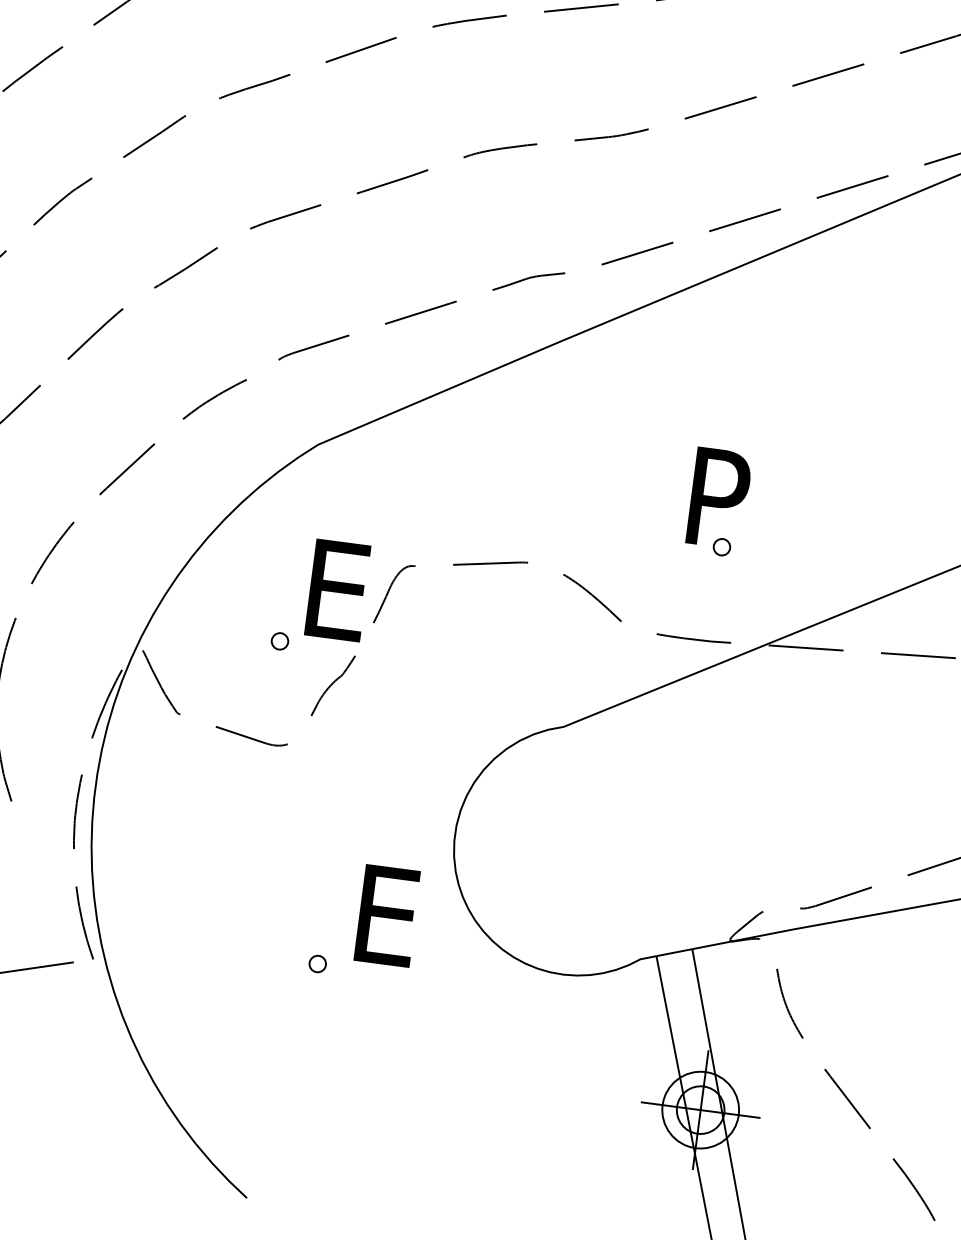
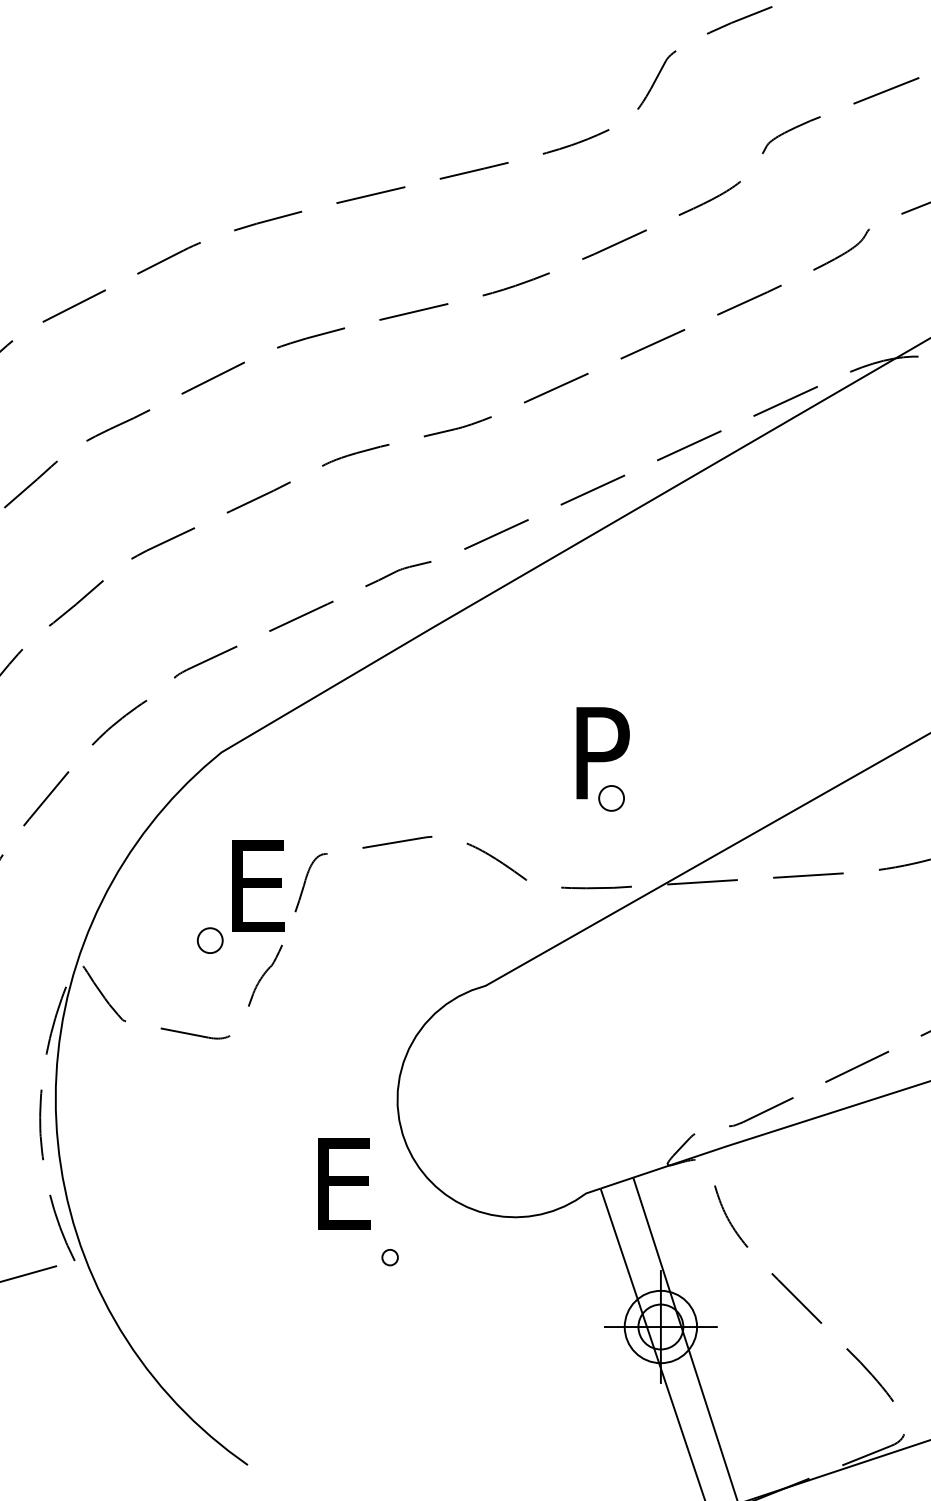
part: (721, 547) -> (611, 798), size x1.6
part: (279, 640) -> (209, 940), size x1.6
part: (317, 963) -> (389, 1257), moved

